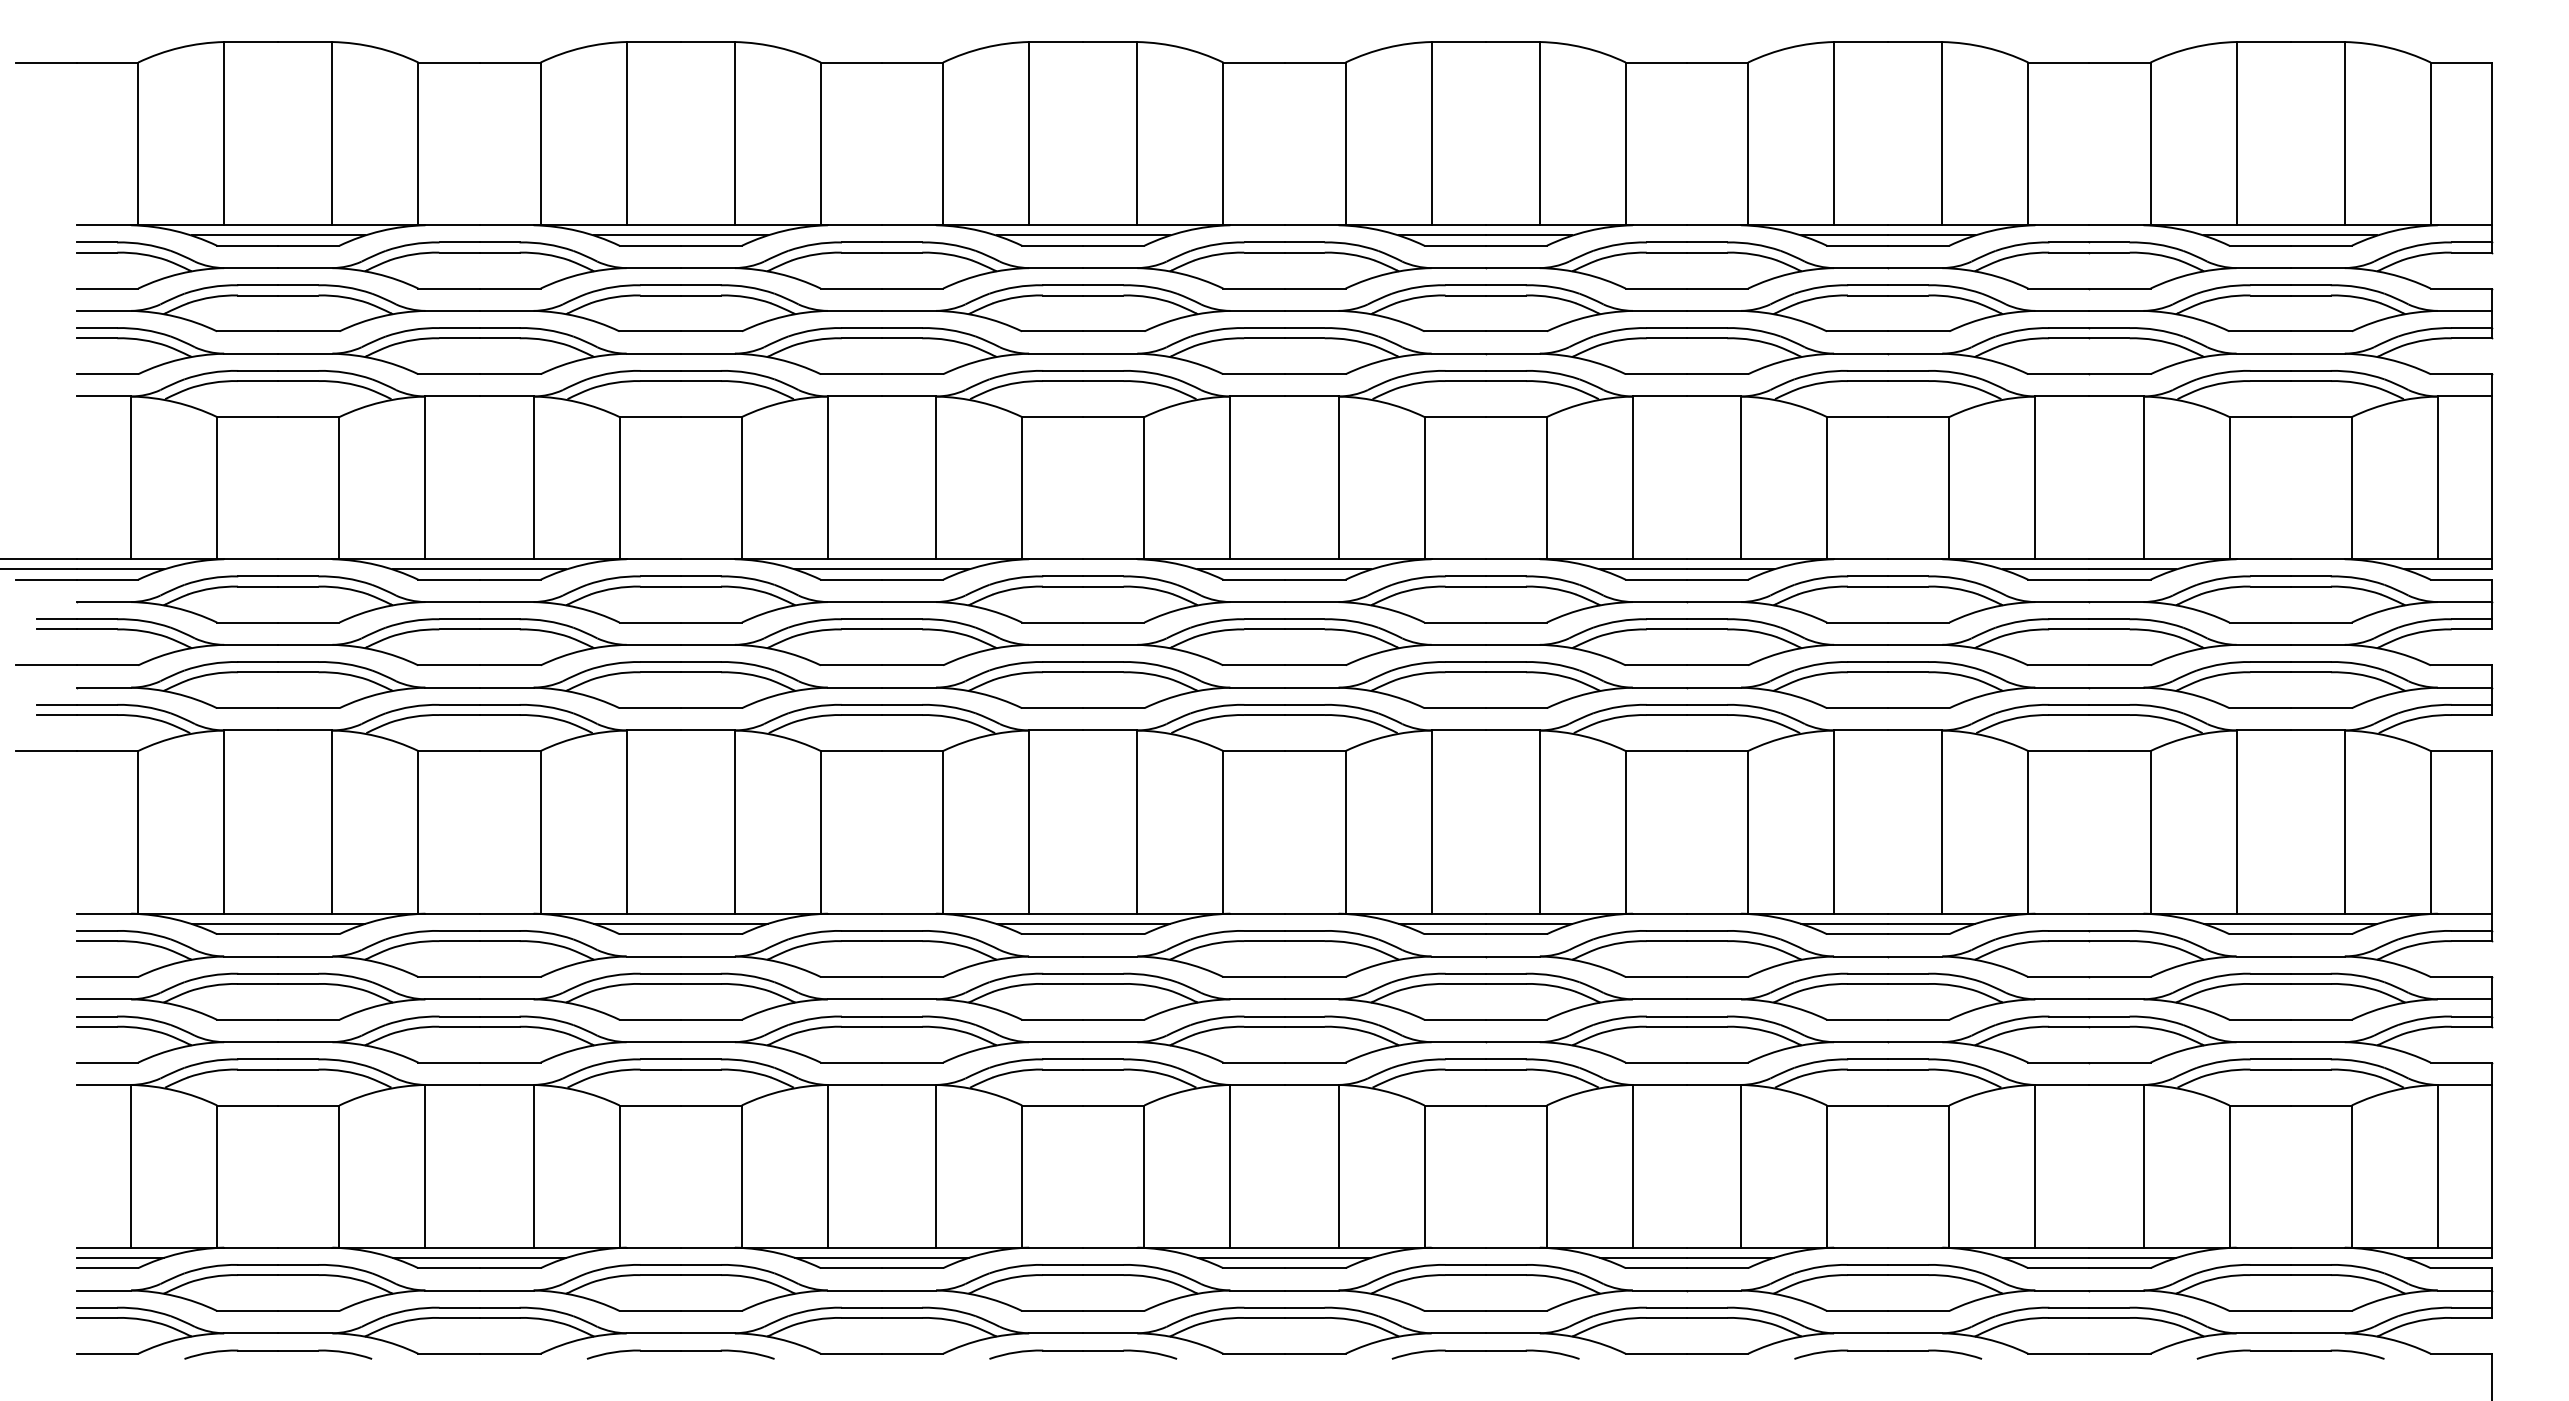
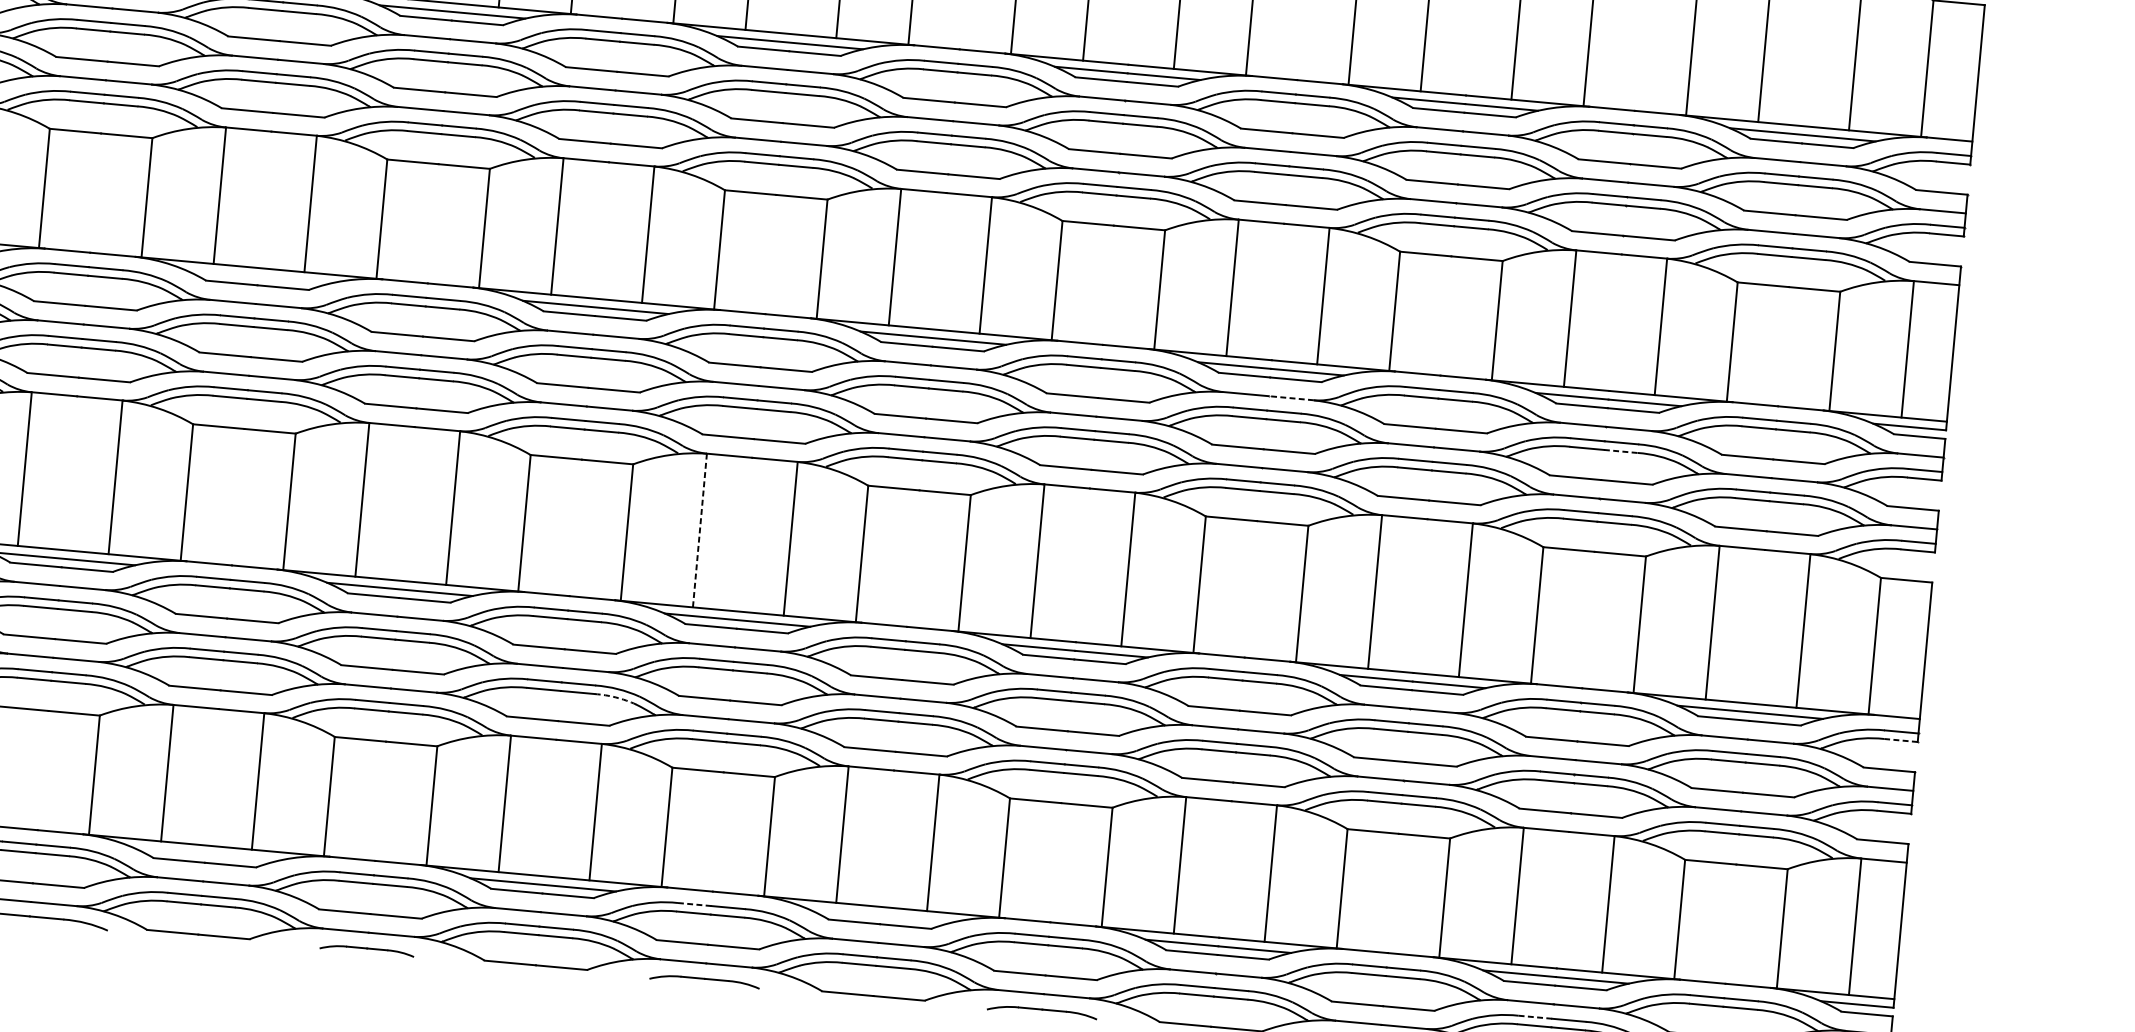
line: (479, 569) -> (258, 276), removed
line: (1713, 602) -> (1290, 398), solid -> dashed
line: (2109, 629) -> (1620, 451), solid -> dashed
line: (1029, 822) -> (700, 530), solid -> dashed
line: (2471, 941) -> (1900, 740), solid -> dashed
arc: (947, 1028) -> (615, 697), solid -> dashed
line: (479, 1257) -> (205, 853), removed
line: (1284, 1257) -> (880, 915), removed
line: (1063, 1264) -> (694, 904), solid -> dashed
line: (2069, 1307) -> (1535, 1017), solid -> dashed
part: (680, 1354) -> (366, 950), size x0.6
part: (1083, 1354) -> (704, 981), size x0.7
part: (1485, 1354) -> (1042, 1011), size x0.7

